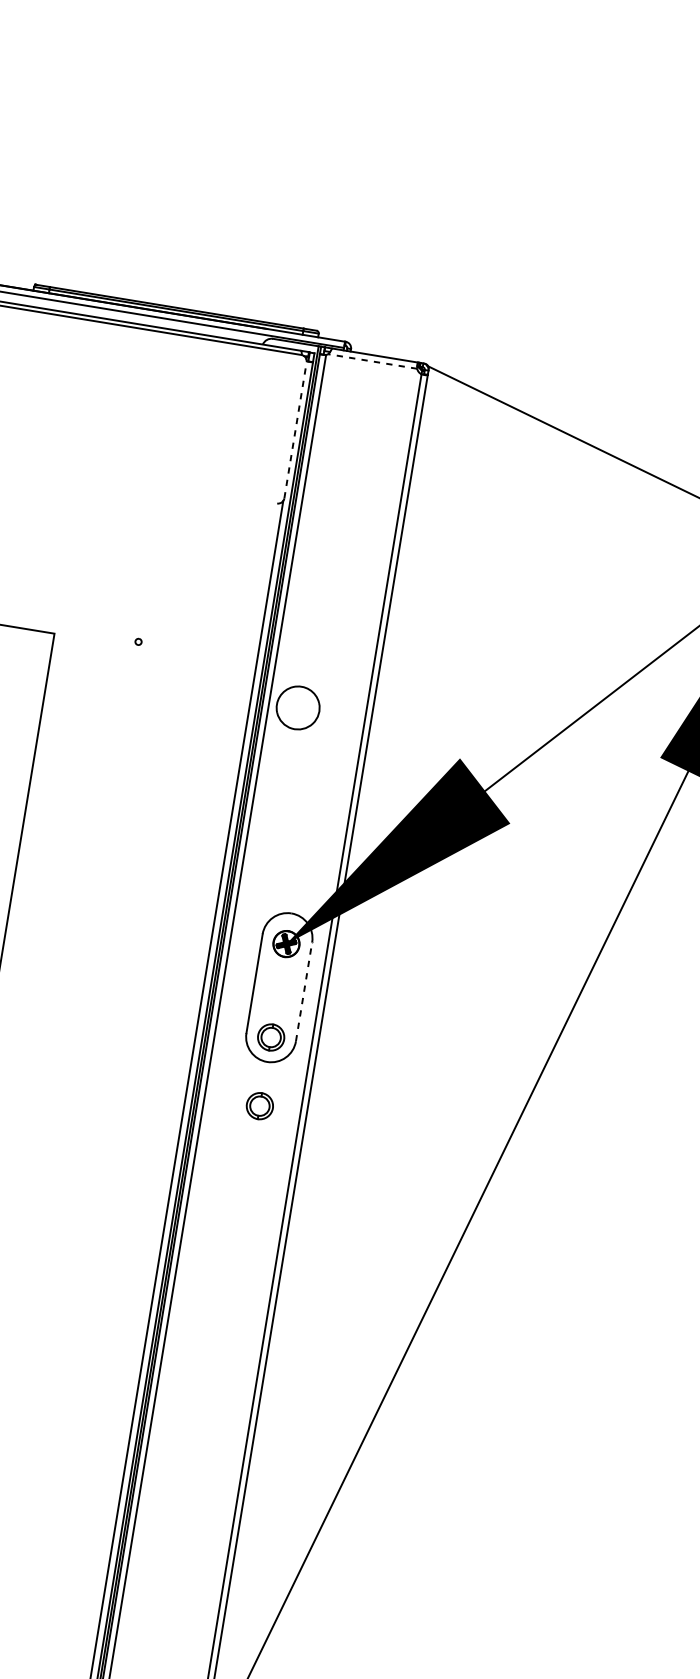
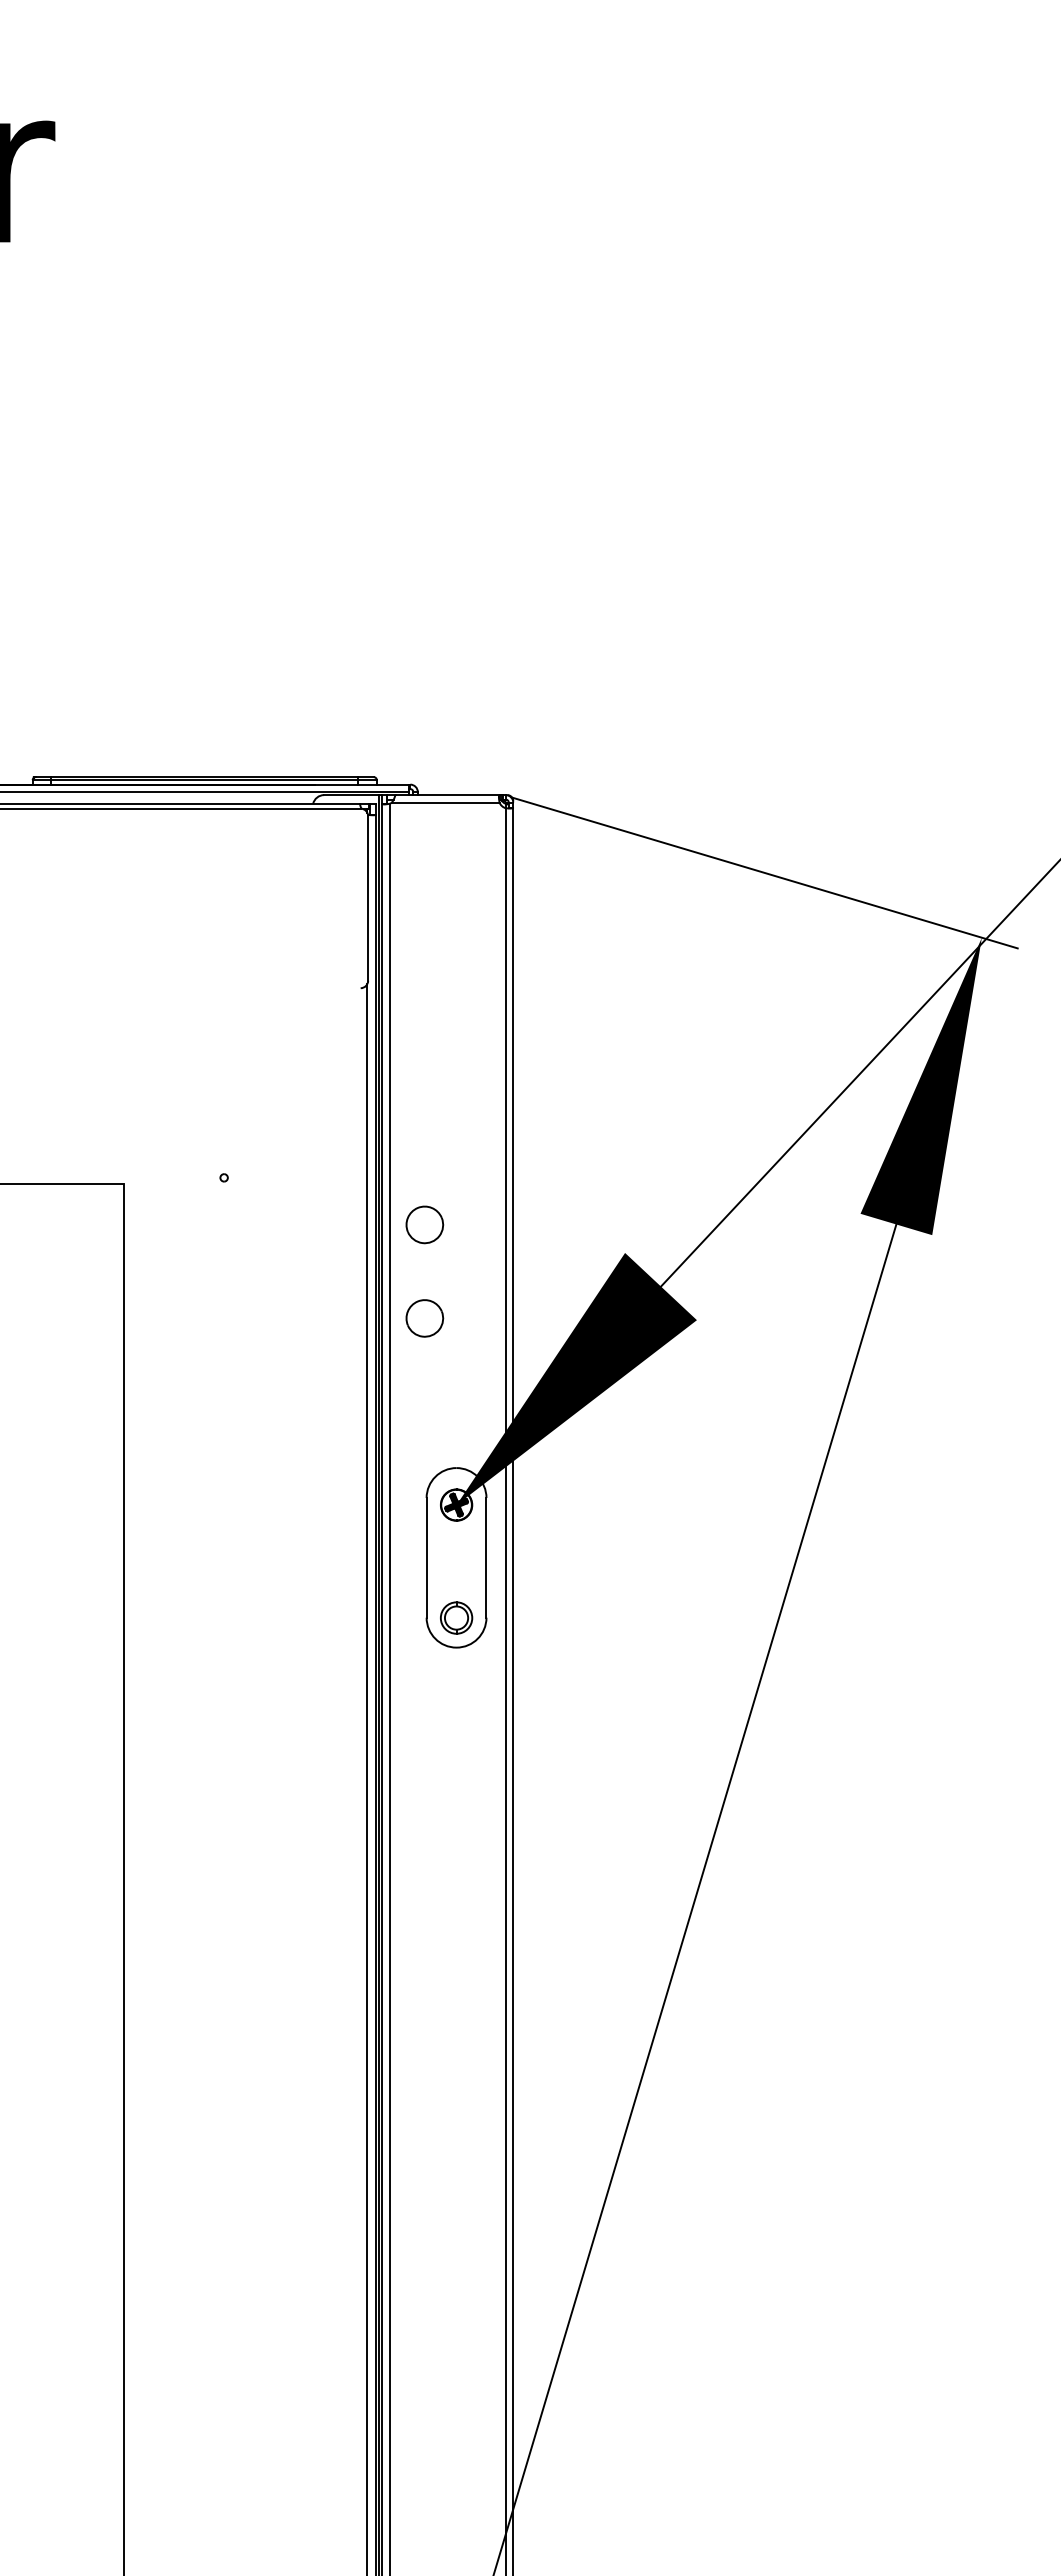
line: (372, 361) -> (445, 802), dashed -> solid
line: (295, 429) -> (368, 897), dashed -> solid
part: (297, 707) -> (424, 1224), size x0.71
part: (285, 785) -> (424, 1318), added
line: (304, 991) -> (486, 1557), dashed -> solid
part: (259, 1105) -> (456, 1700), removed

